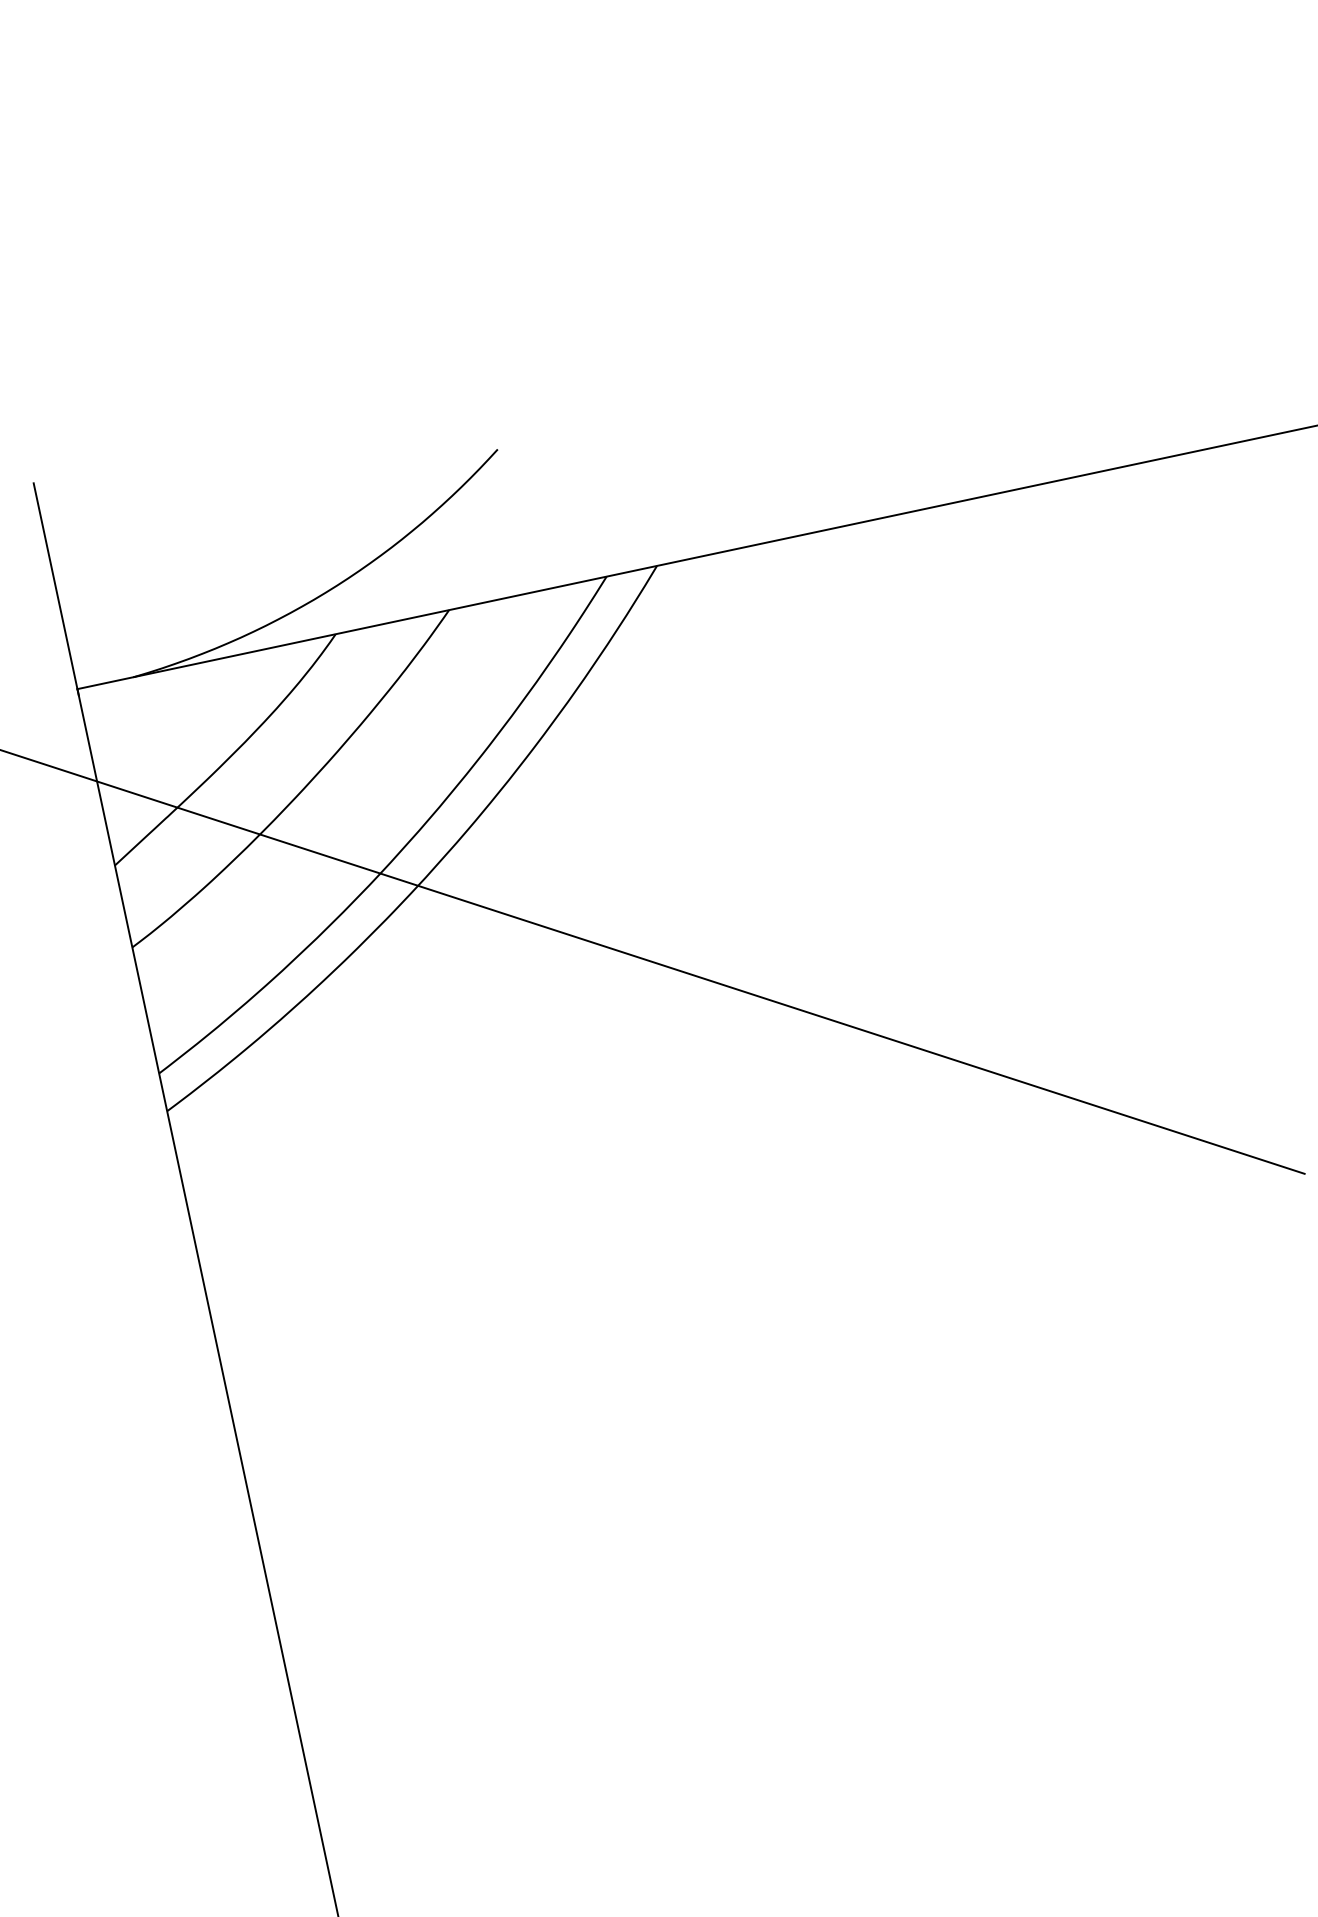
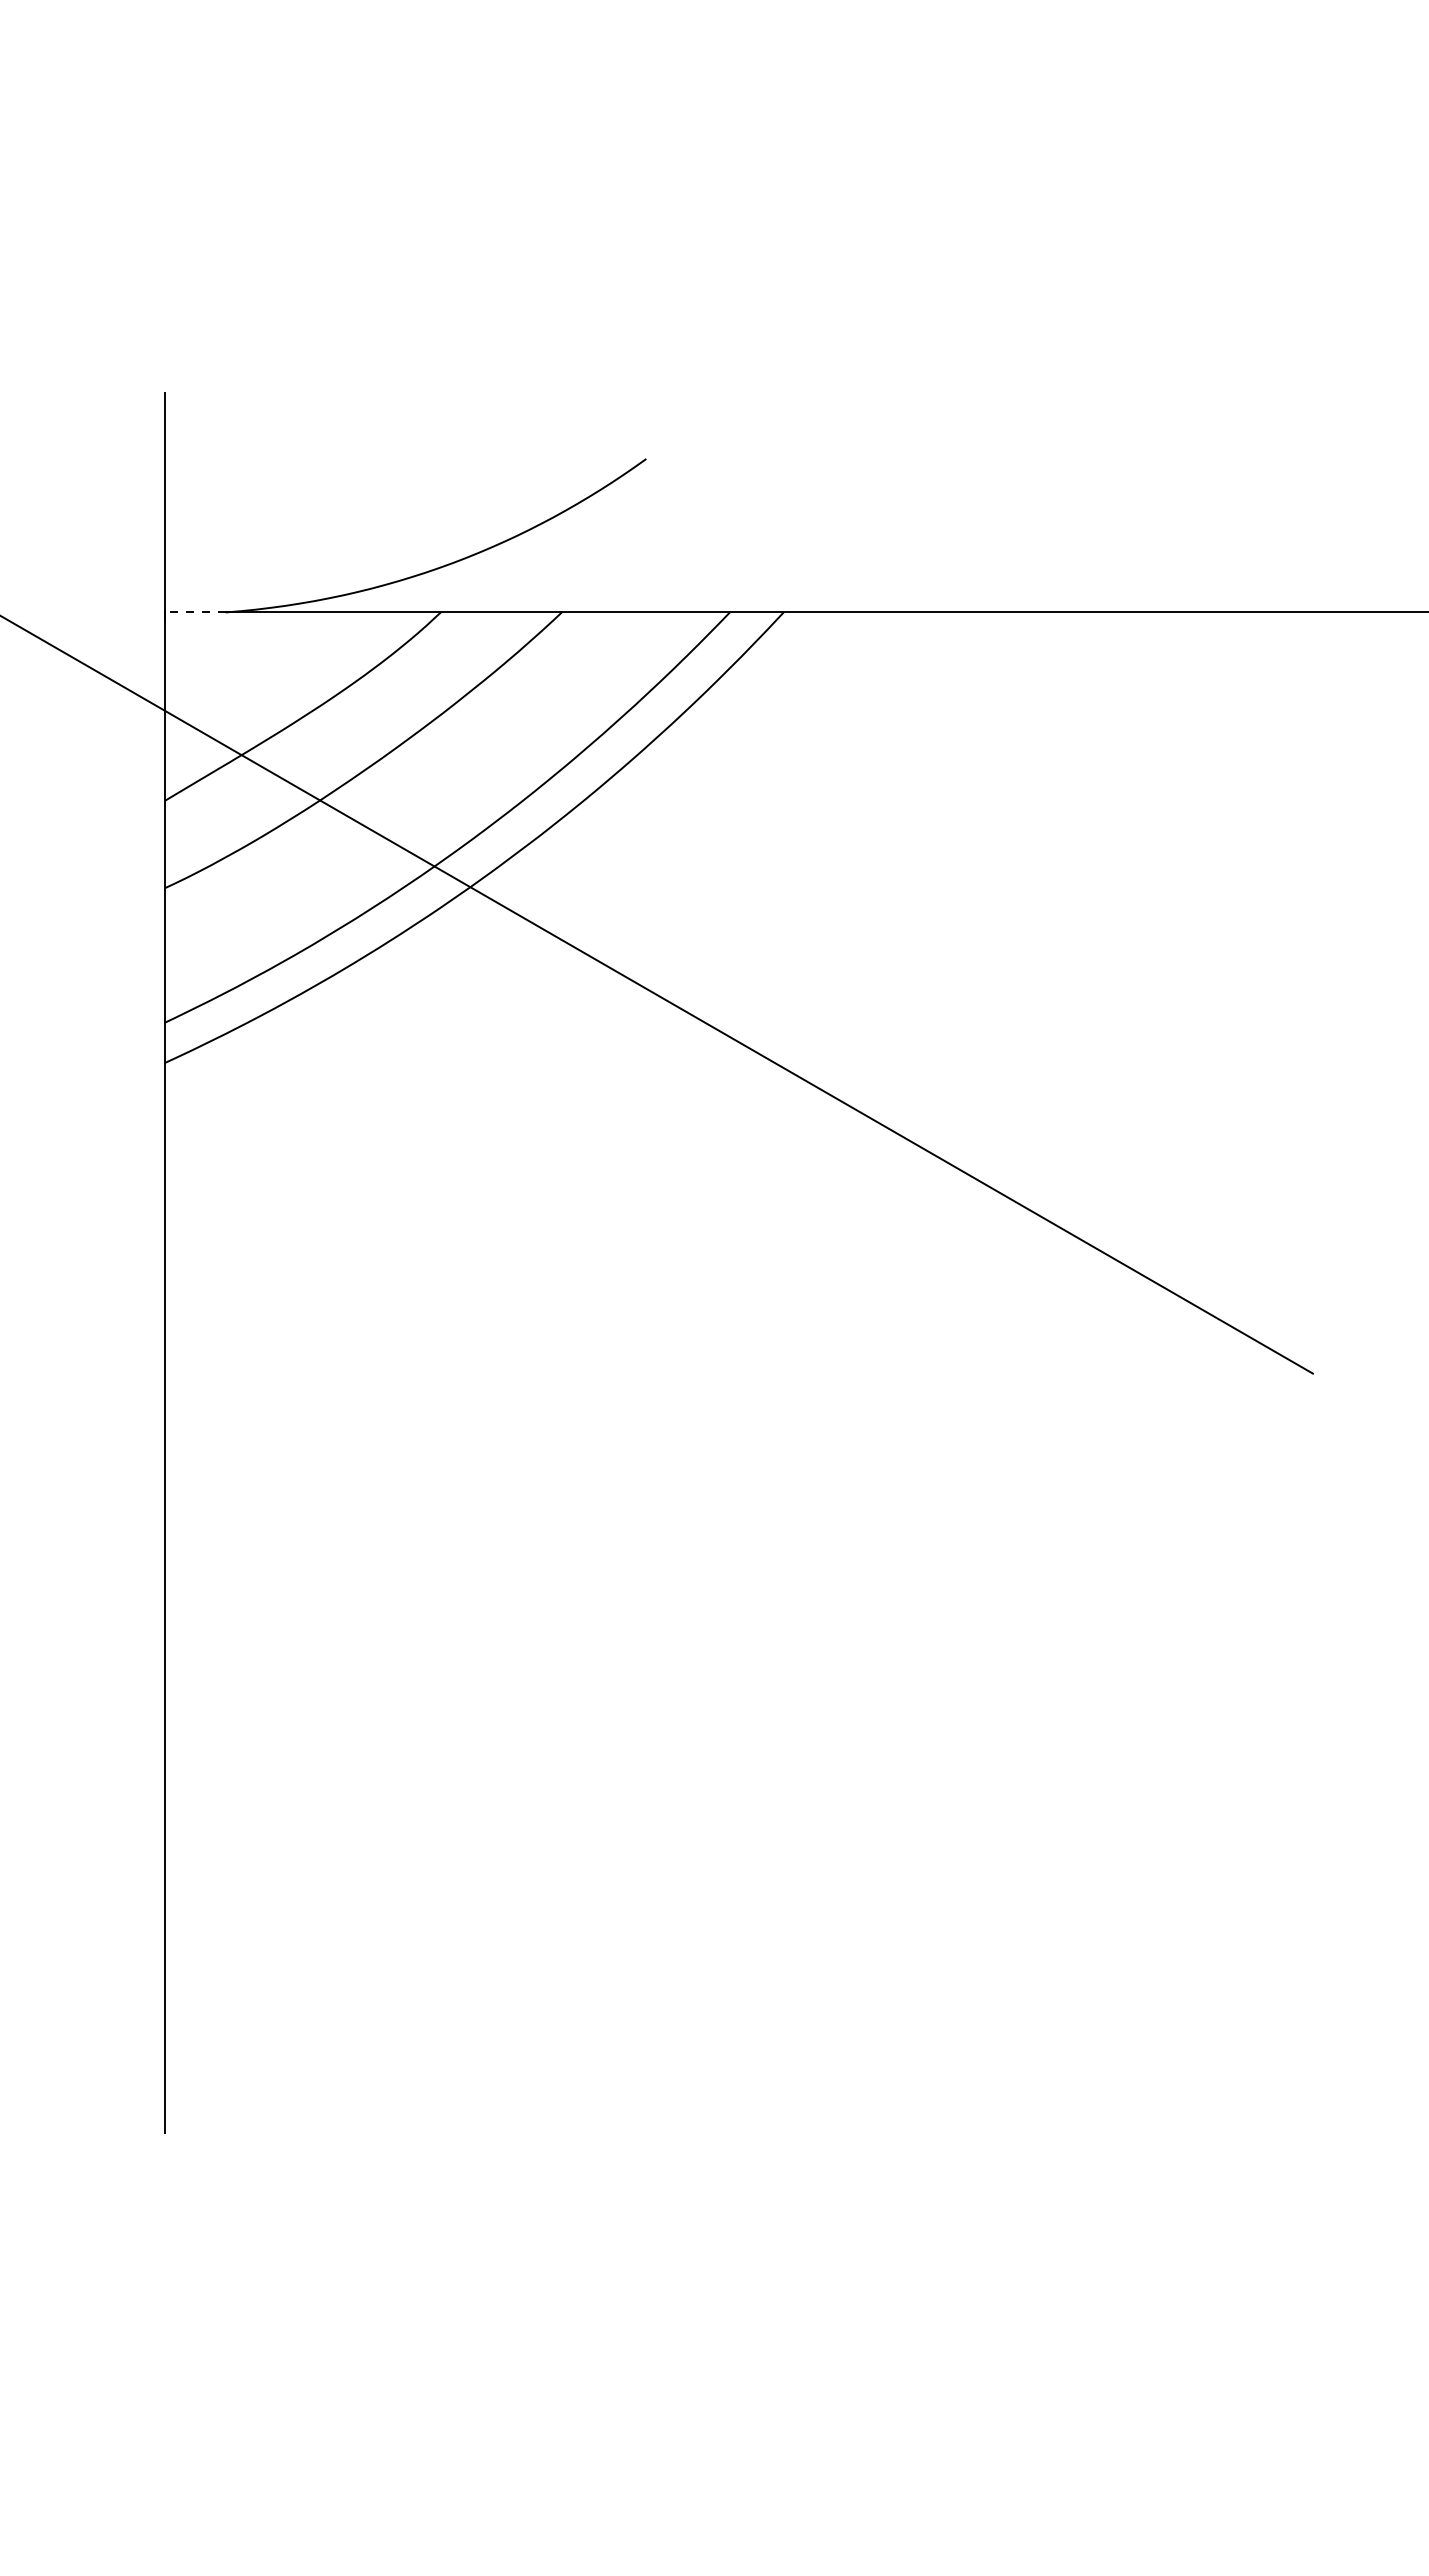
line: (105, 683) -> (195, 612), solid -> dashed

